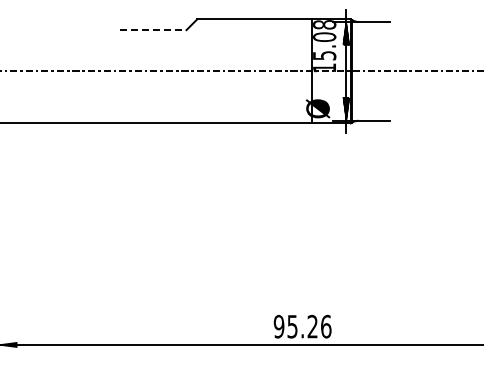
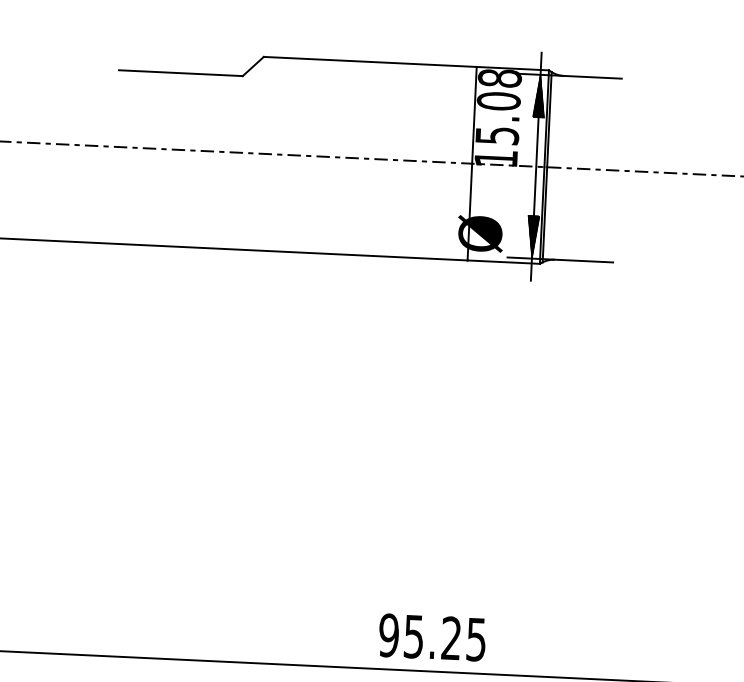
line: (153, 30) -> (181, 73), dashed -> solid
text: (326, 326) -> (477, 639), 95.26 -> 95.25

